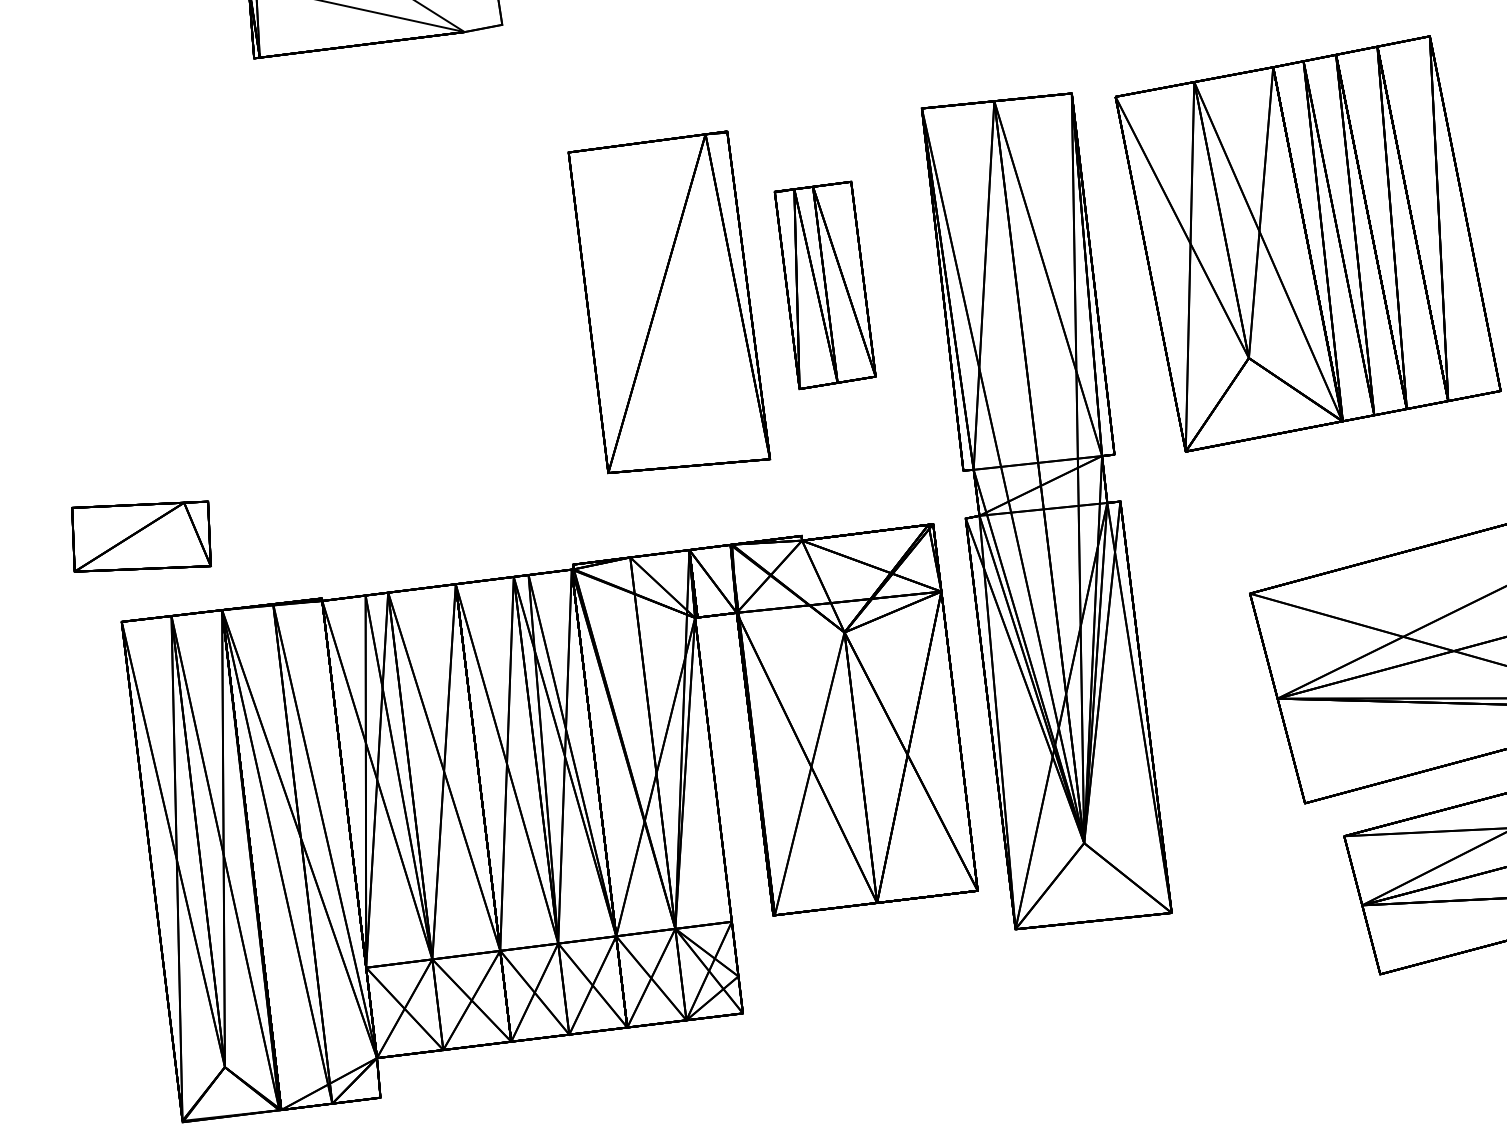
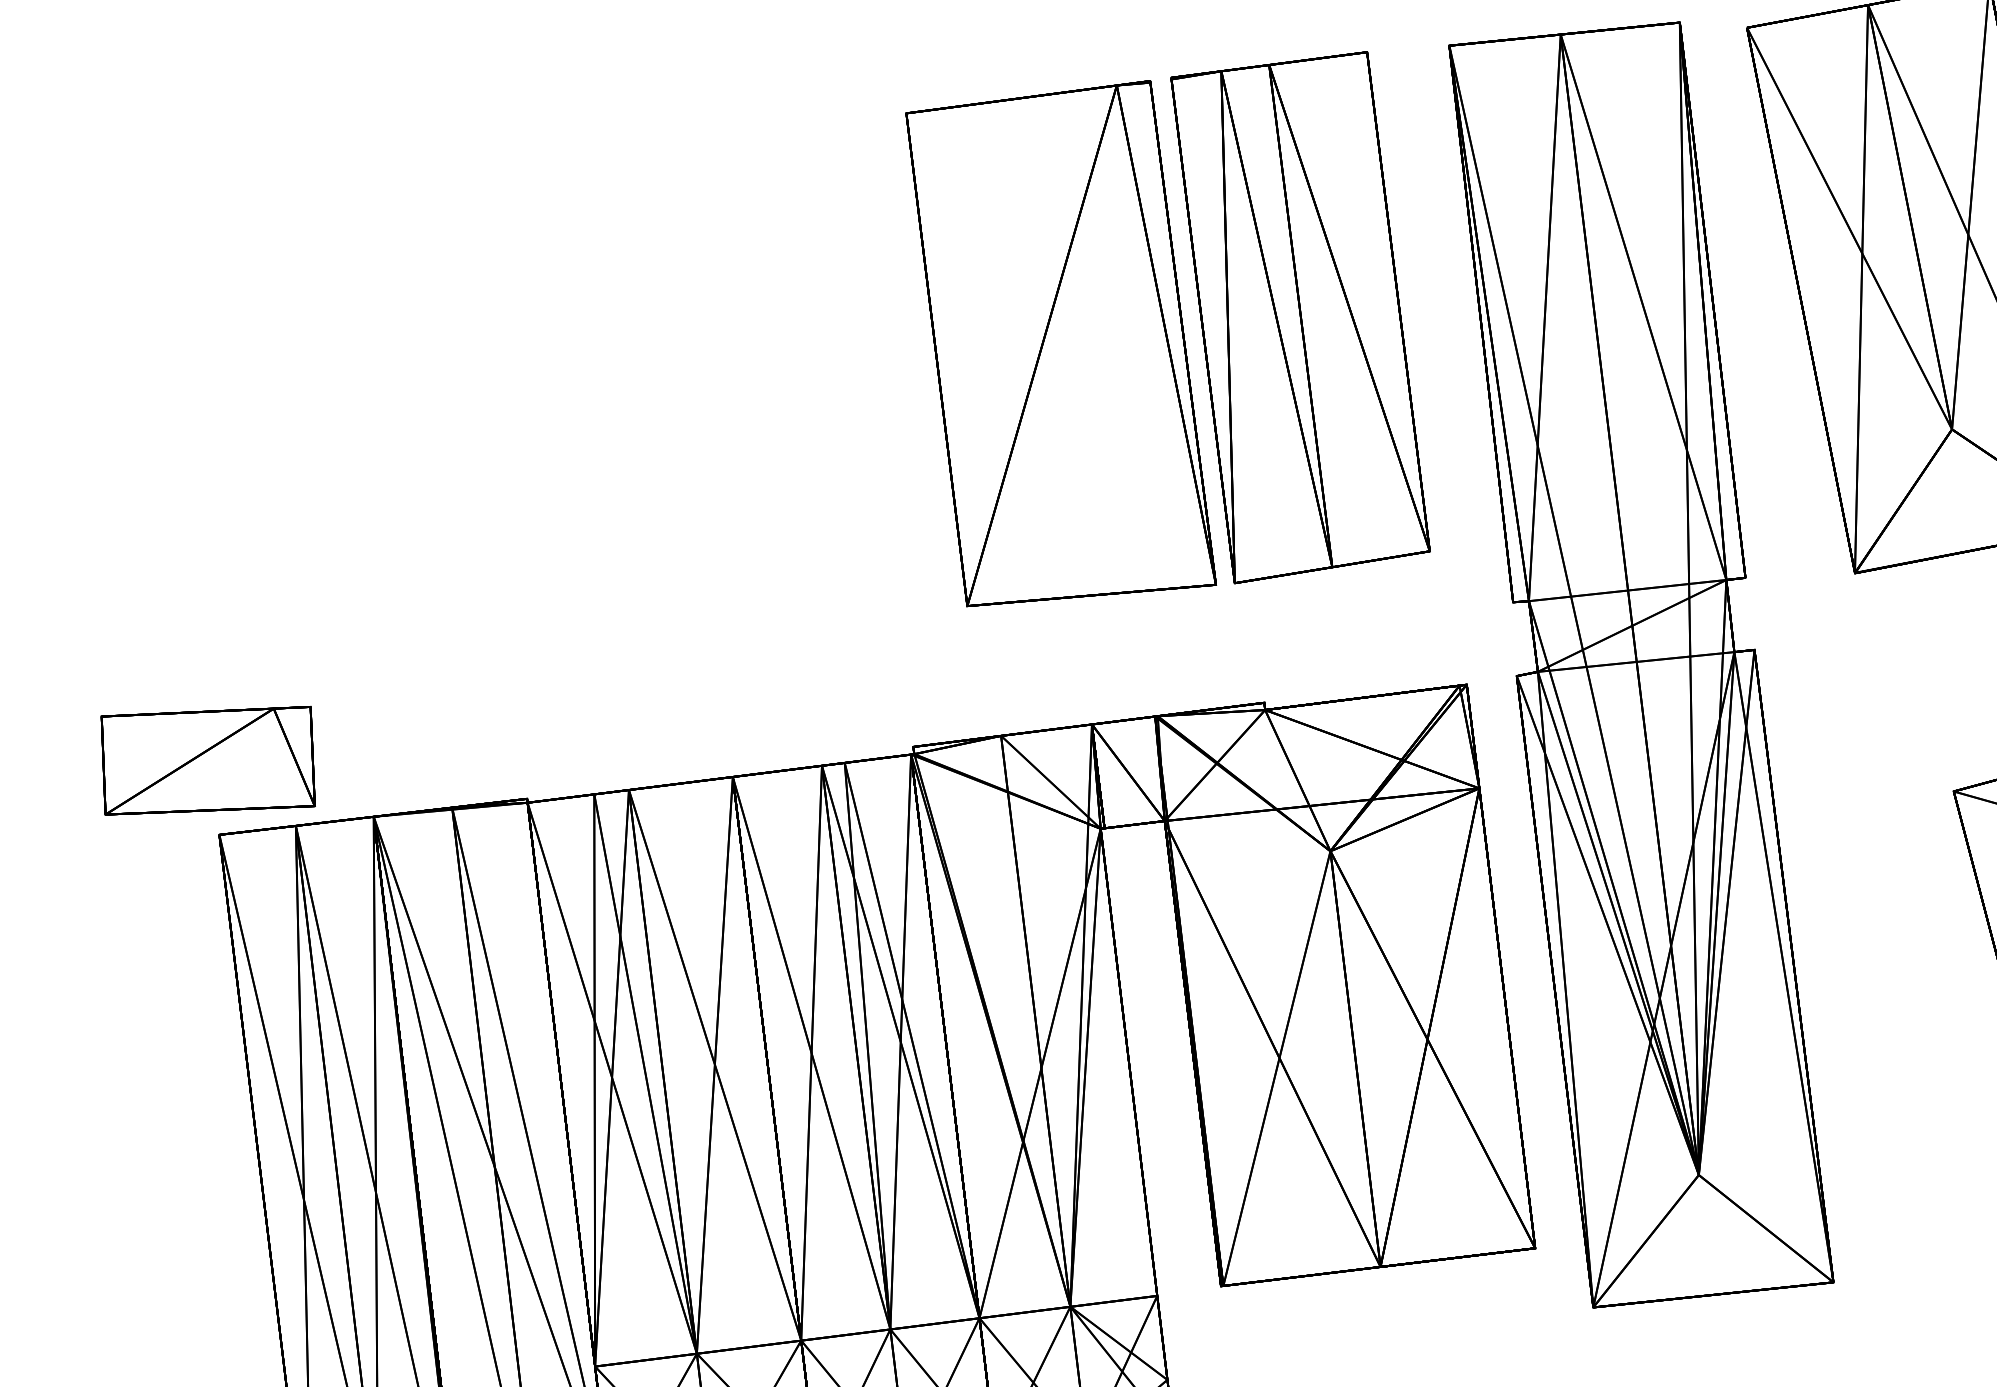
part: (825, 285) -> (1301, 317), size x1.67
part: (141, 536) -> (208, 760), moved

